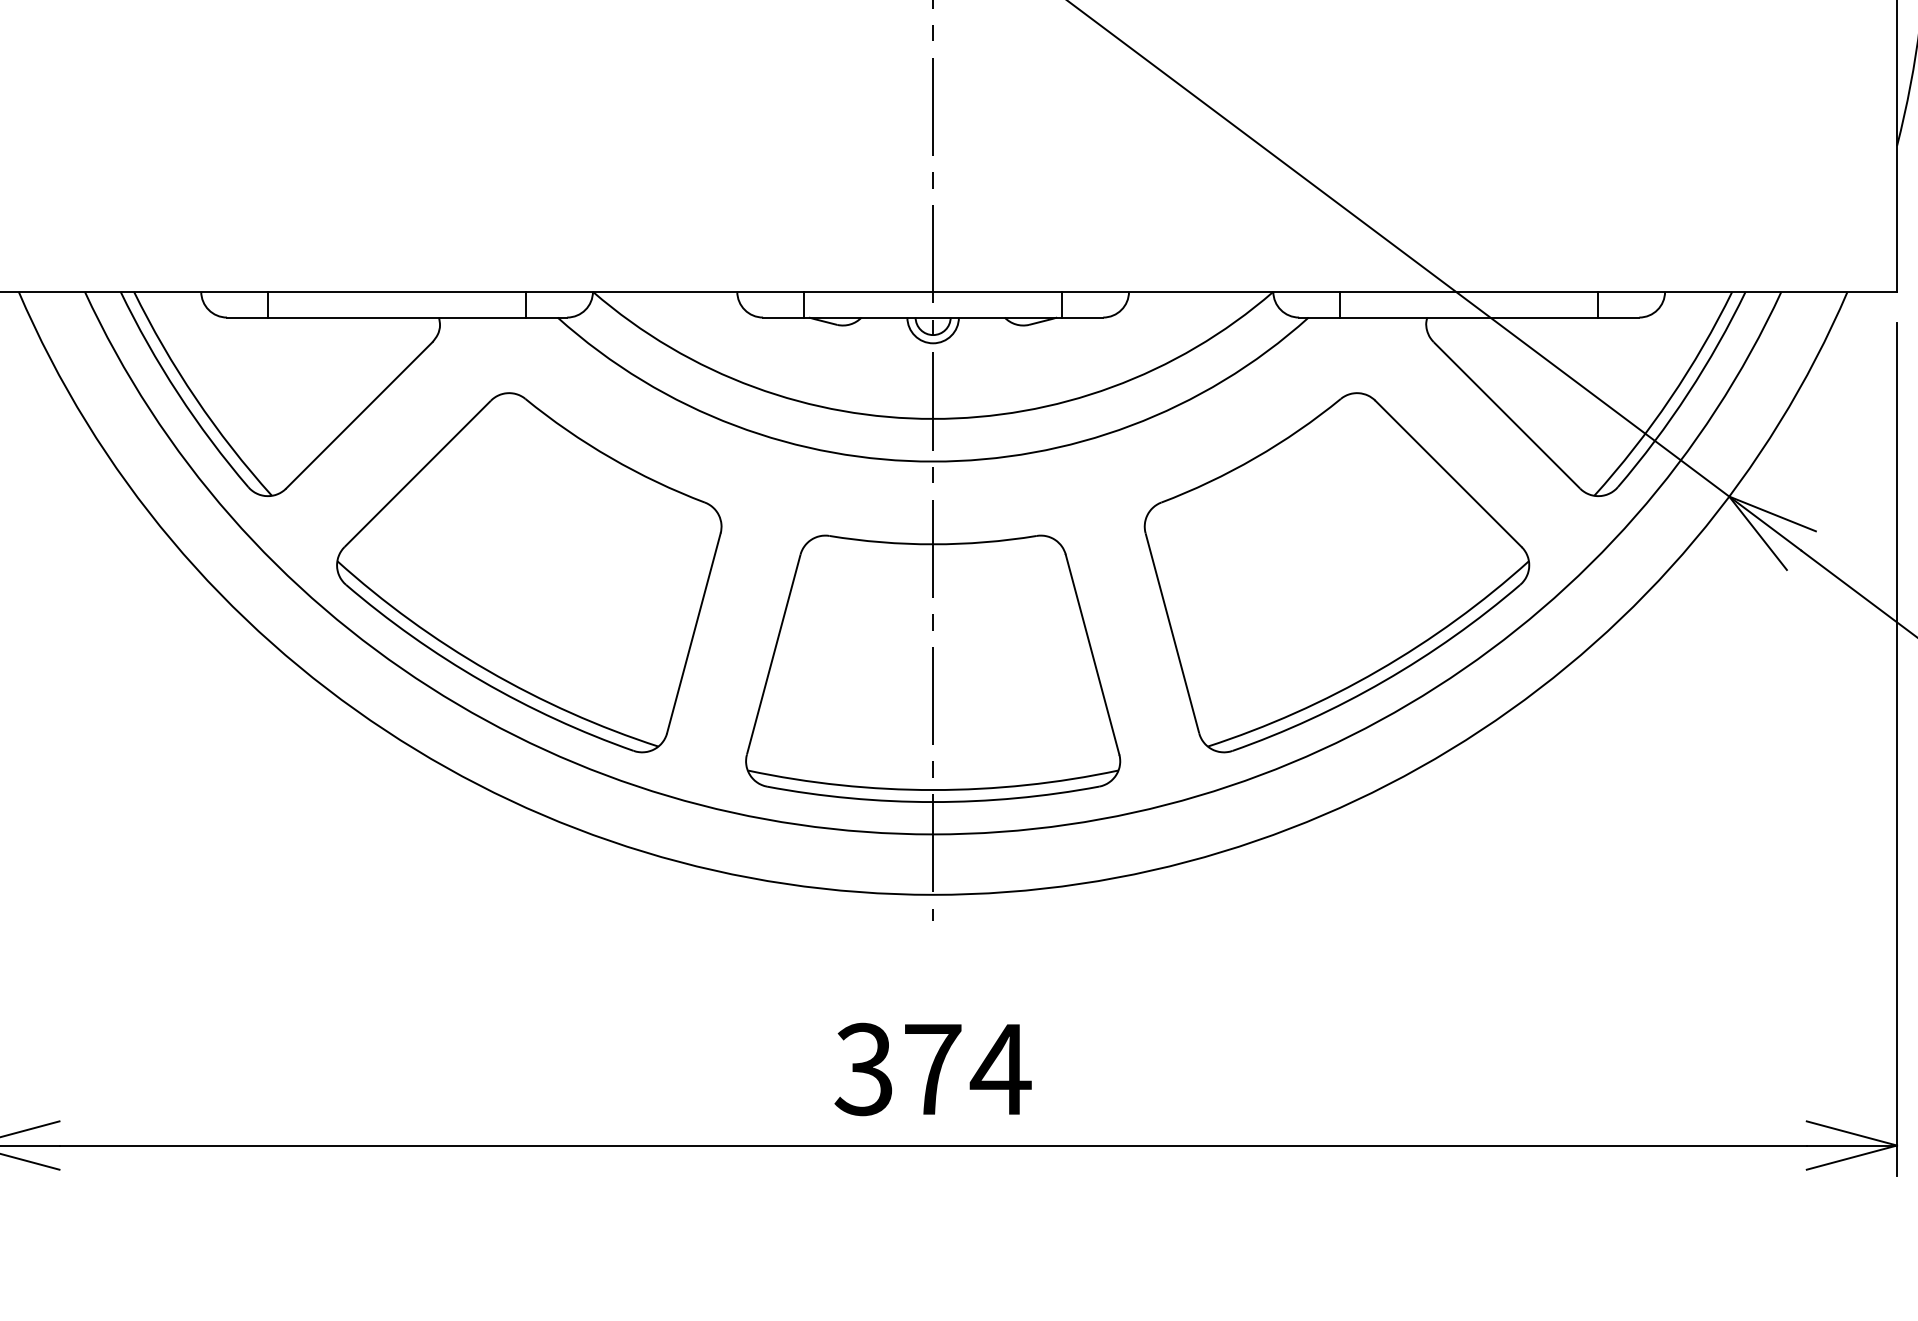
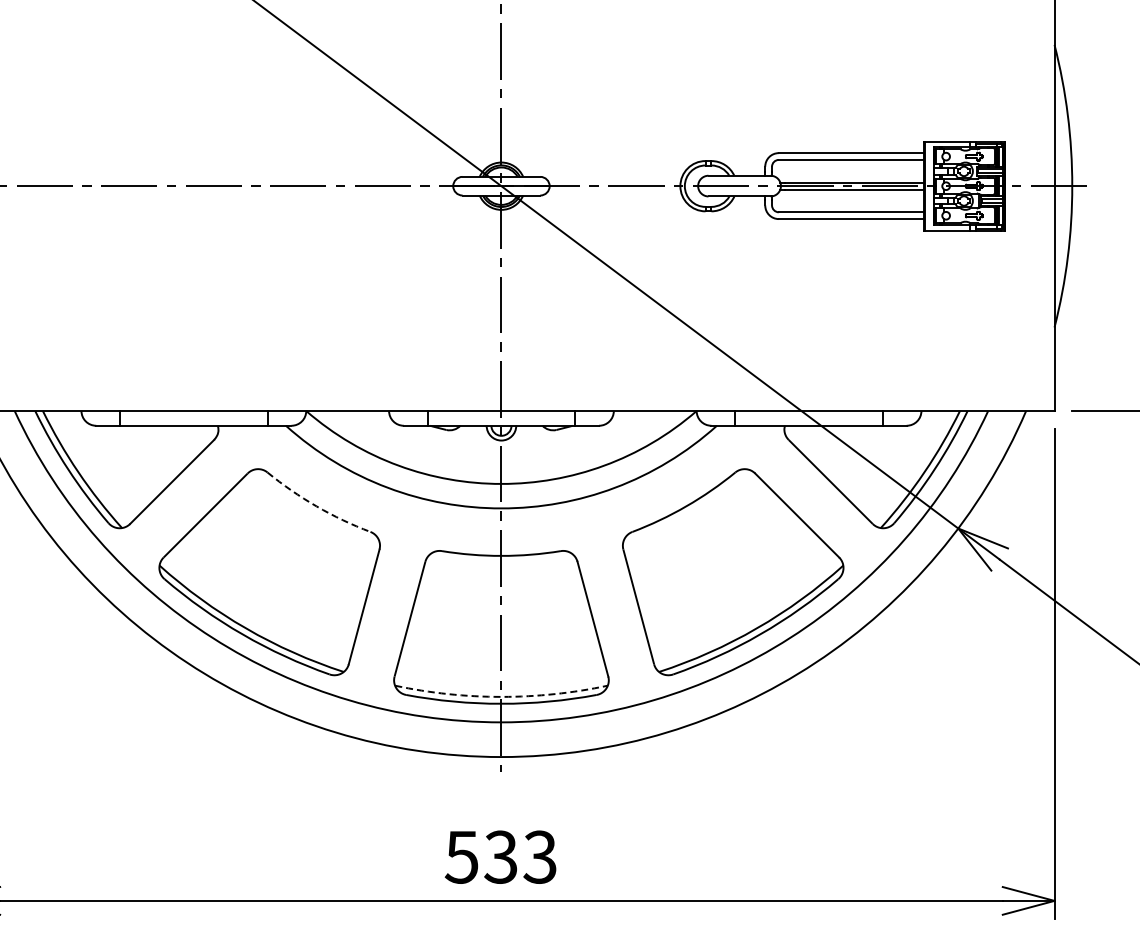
arc: (610, 458) -> (316, 506), solid -> dashed
arc: (933, 789) -> (501, 696), solid -> dashed
text: (931, 1068) -> (500, 856), 374 -> 533

